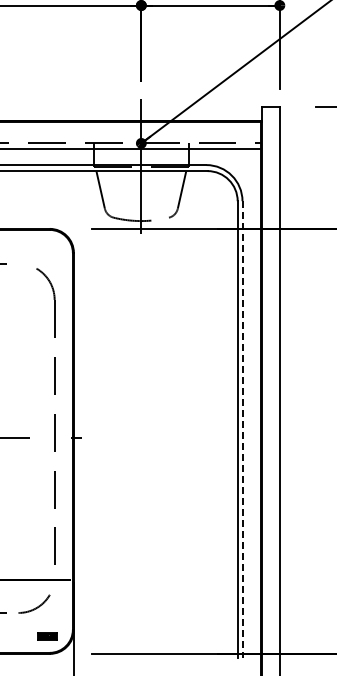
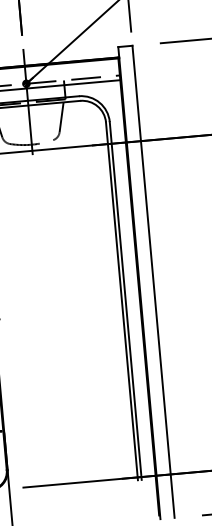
line: (242, 429) -> (125, 301), dashed -> solid

